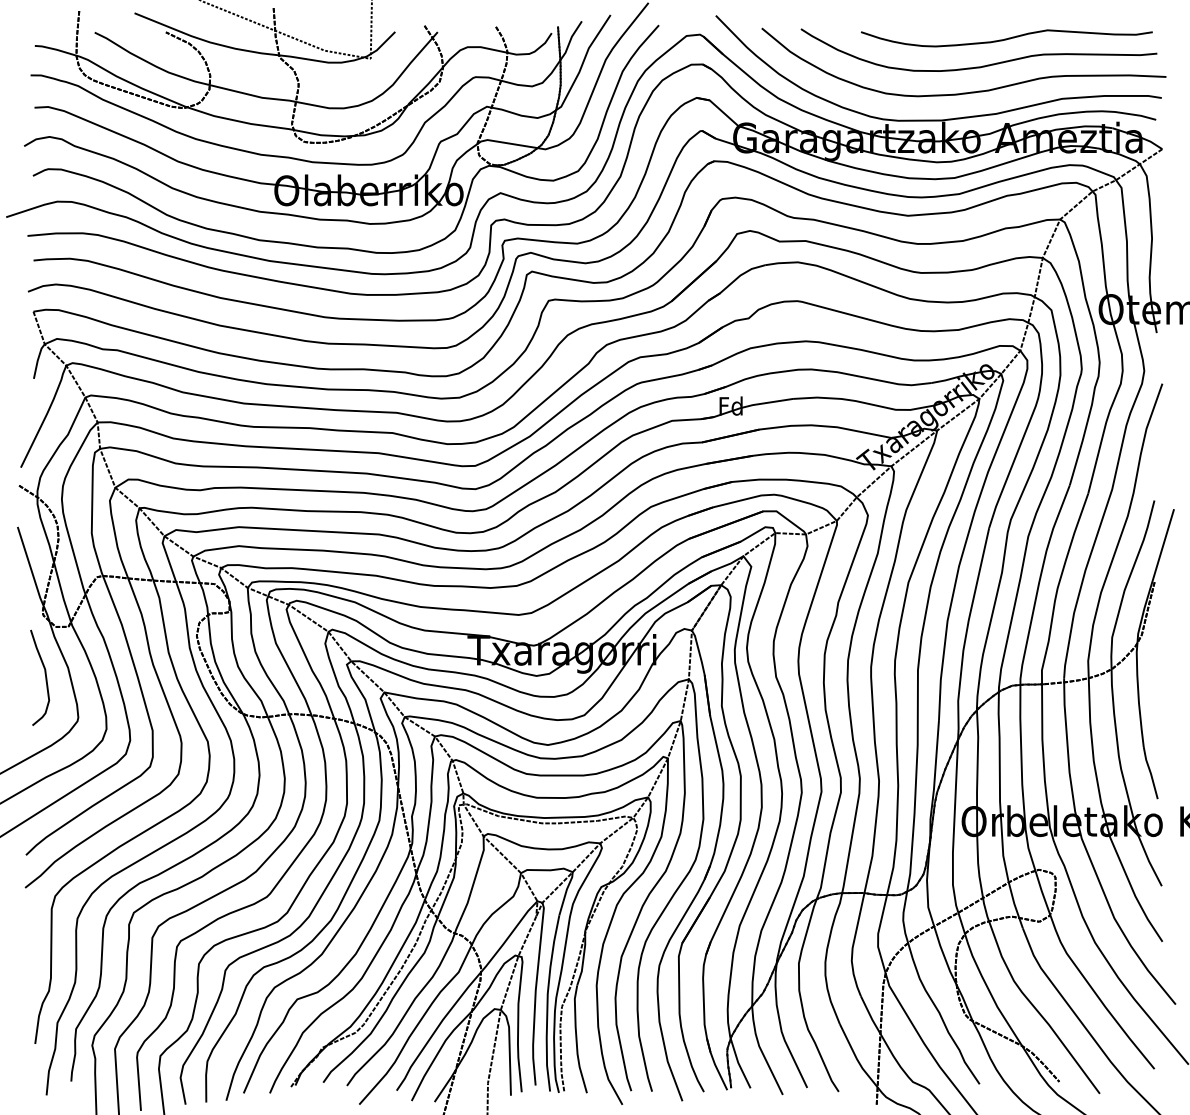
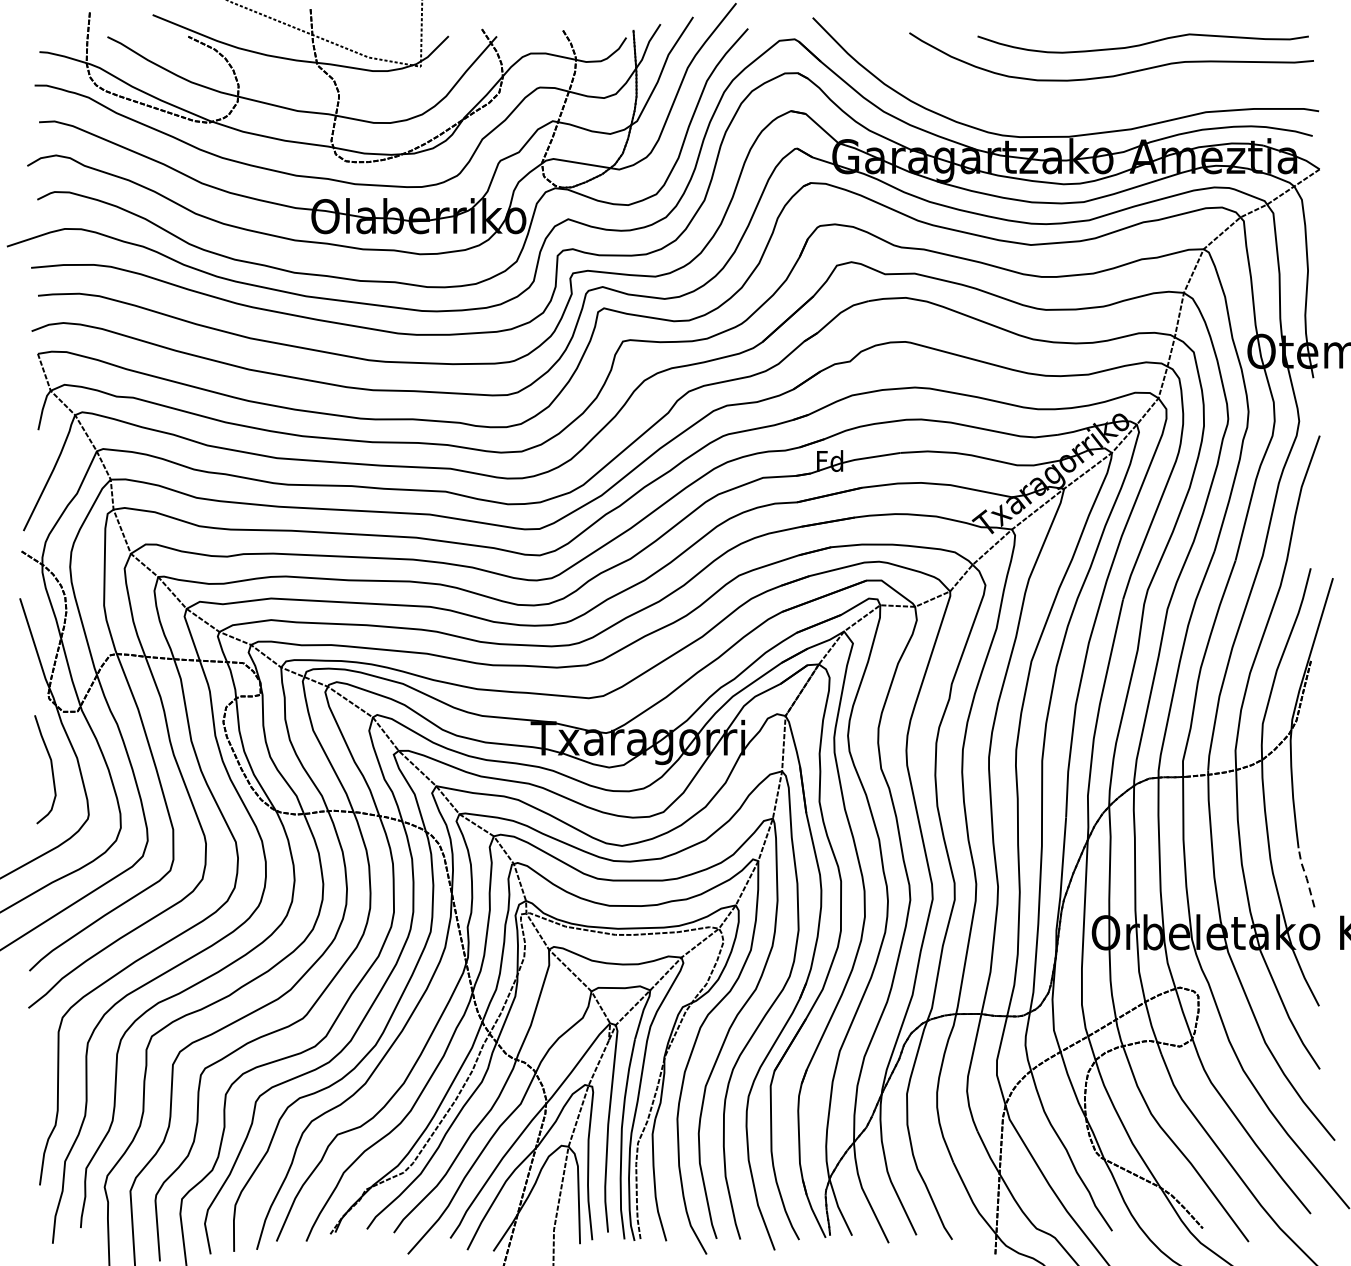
curve: (970, 91) -> (1101, 103), removed
line: (1150, 772) -> (1306, 877), solid -> dashed

